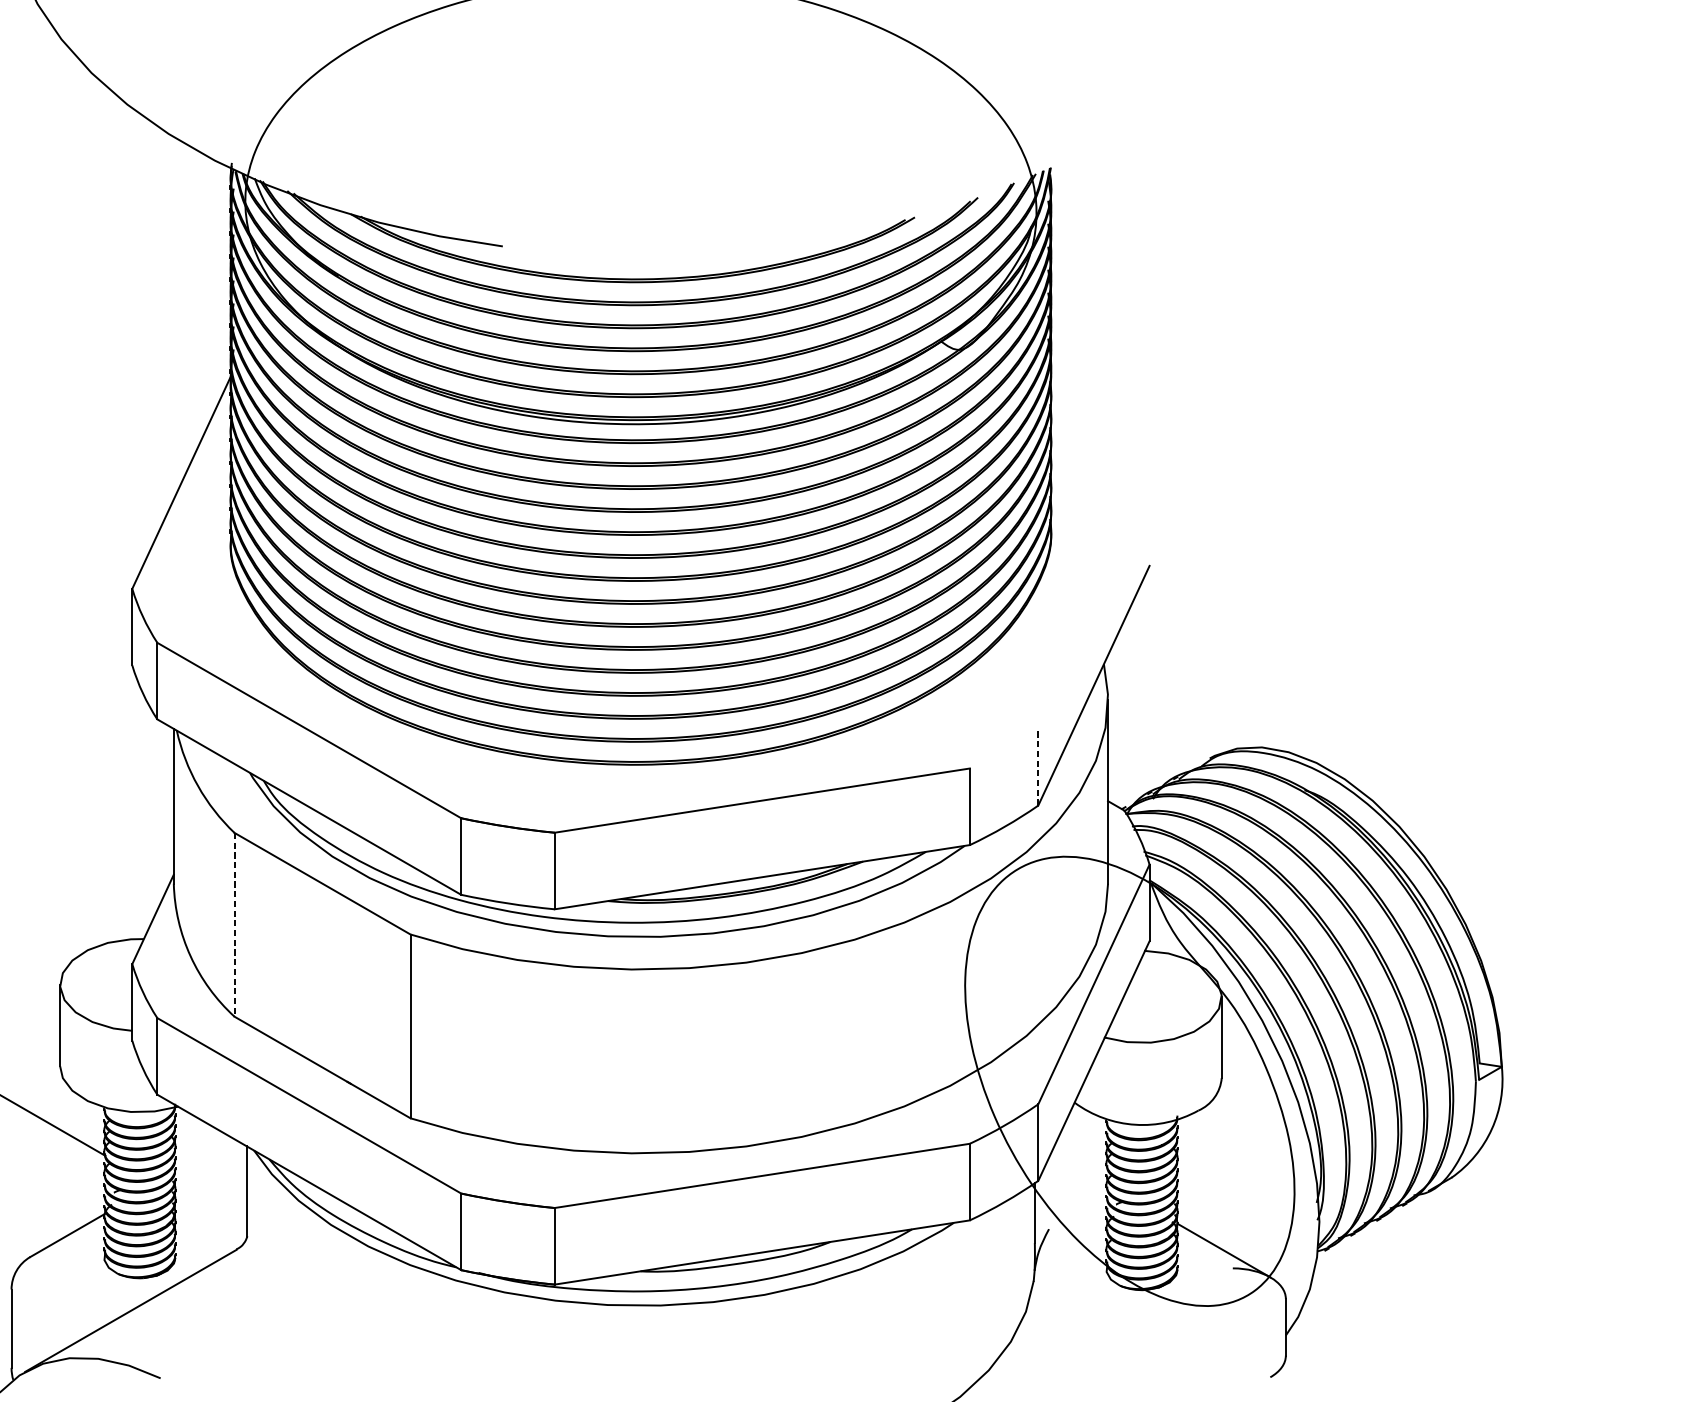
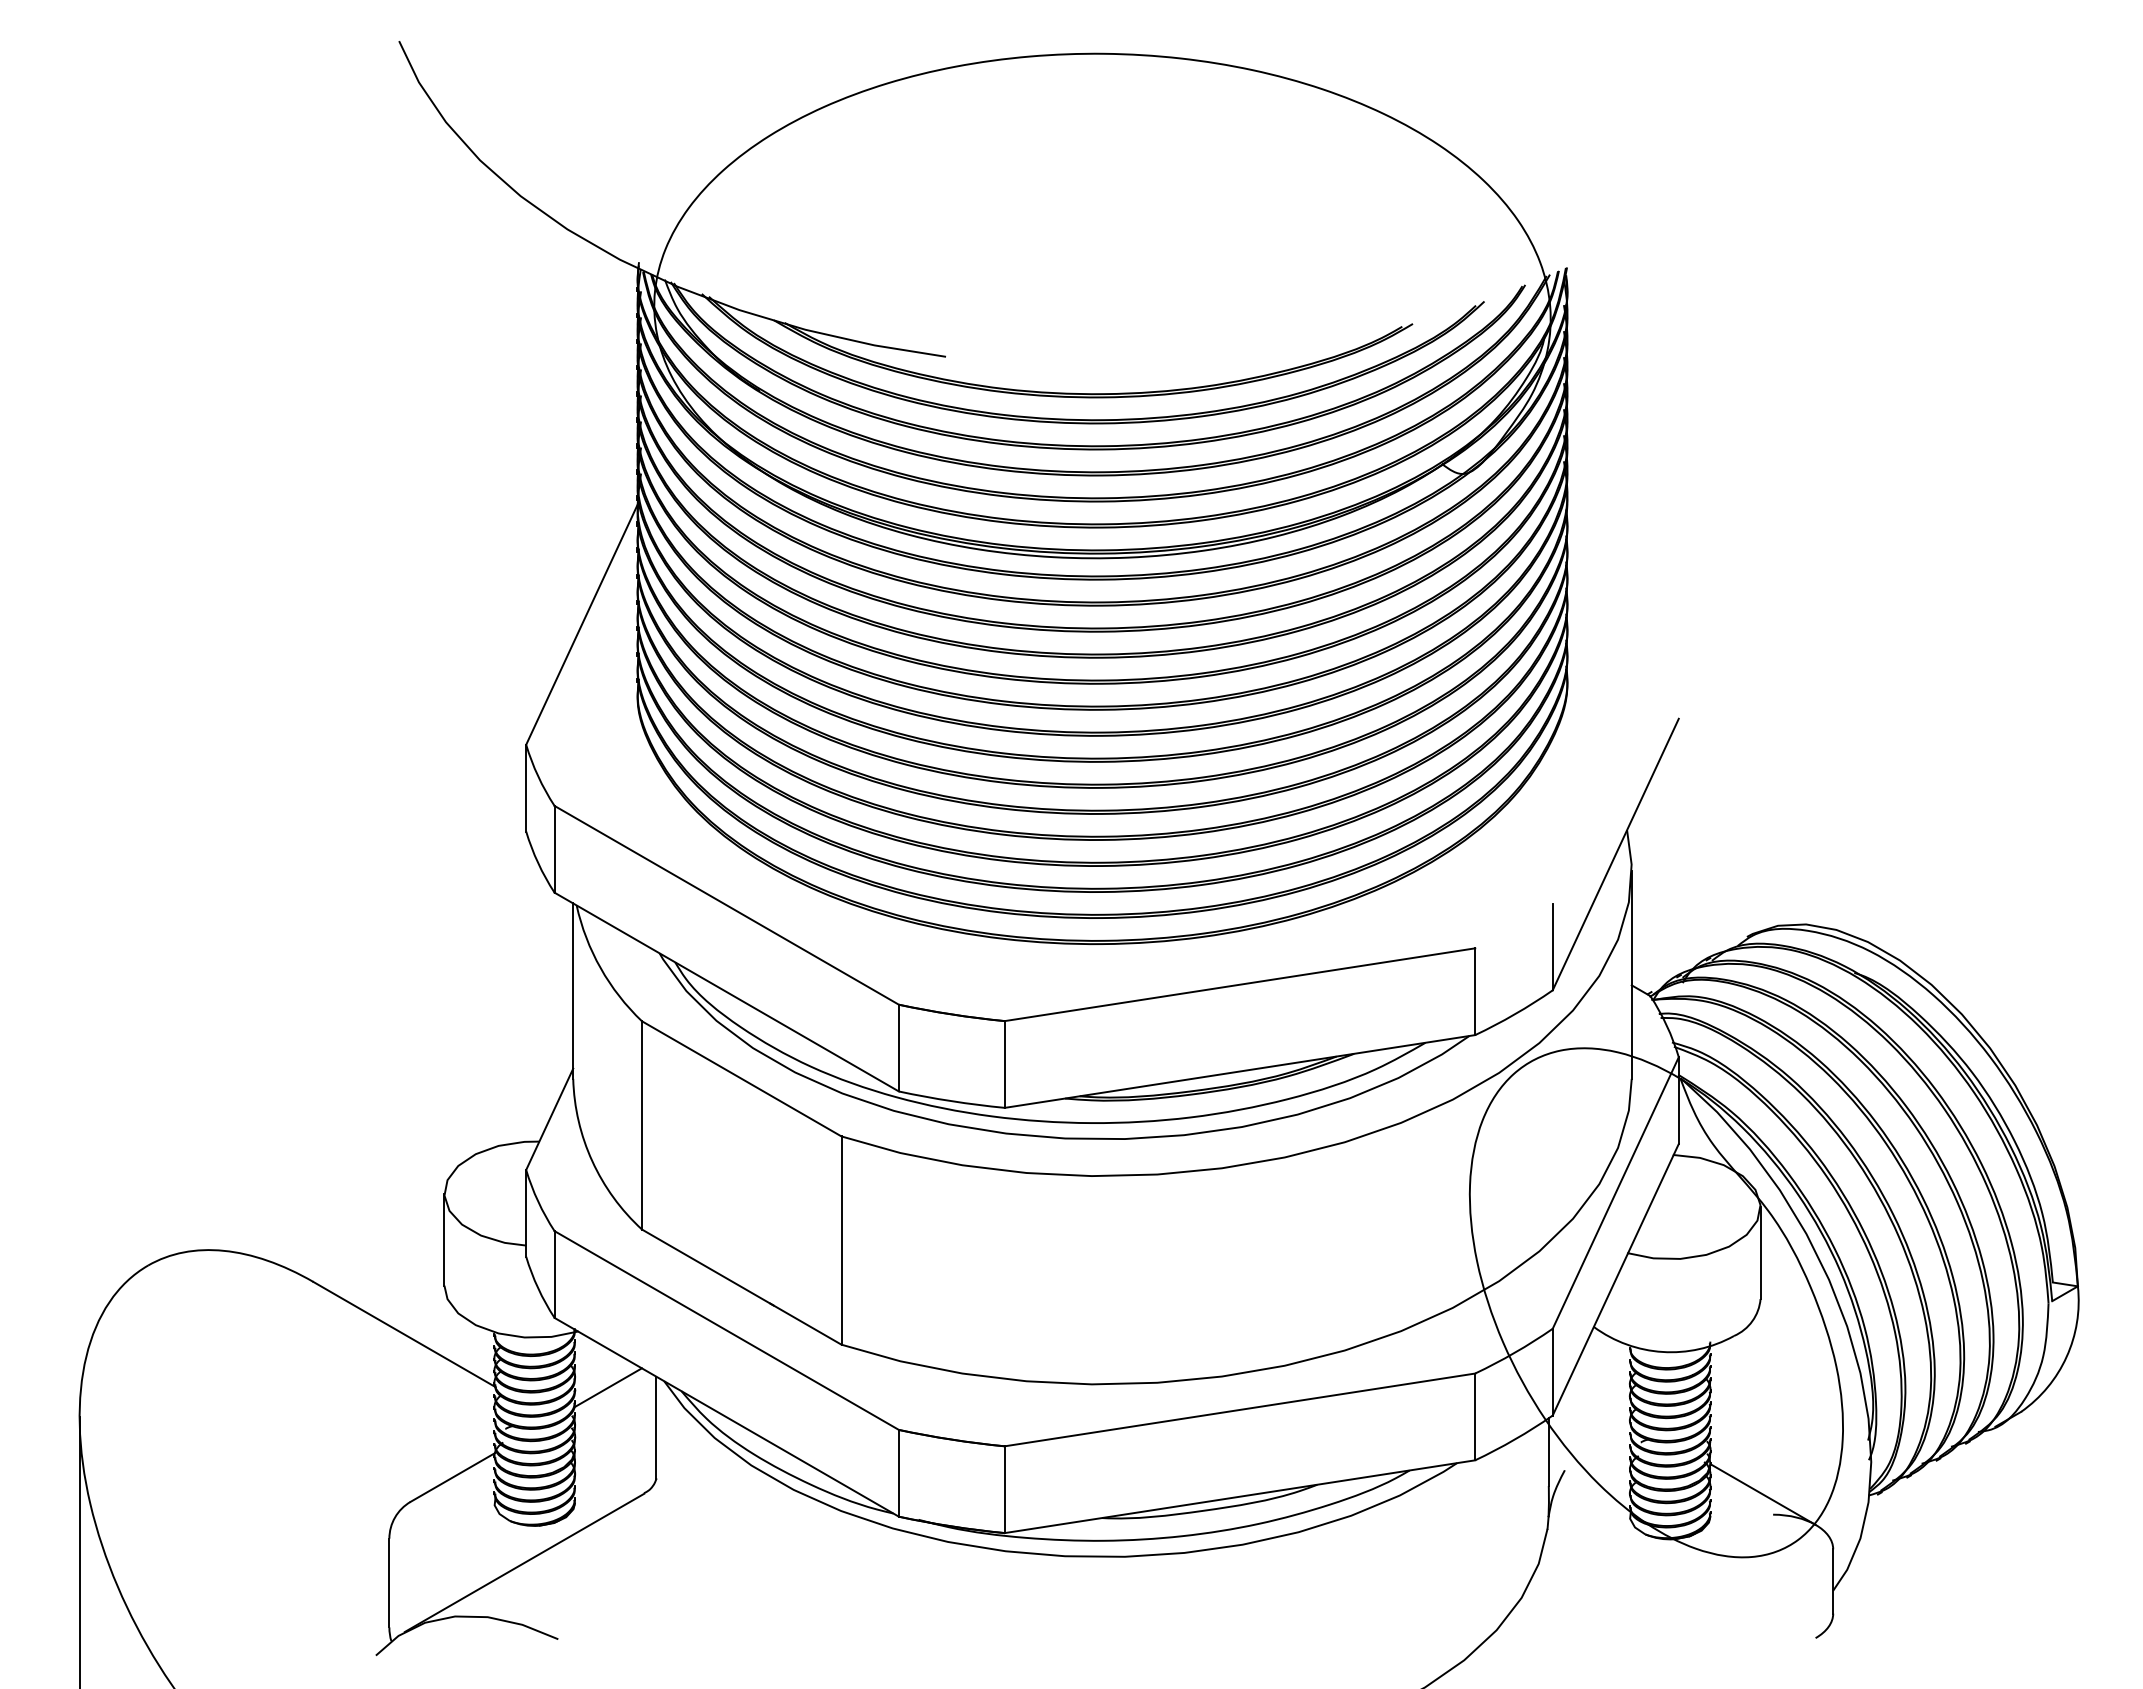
line: (1038, 766) -> (1552, 946), dashed -> solid
line: (234, 924) -> (642, 1125), dashed -> solid
line: (204, 1156) -> (607, 1387), added

